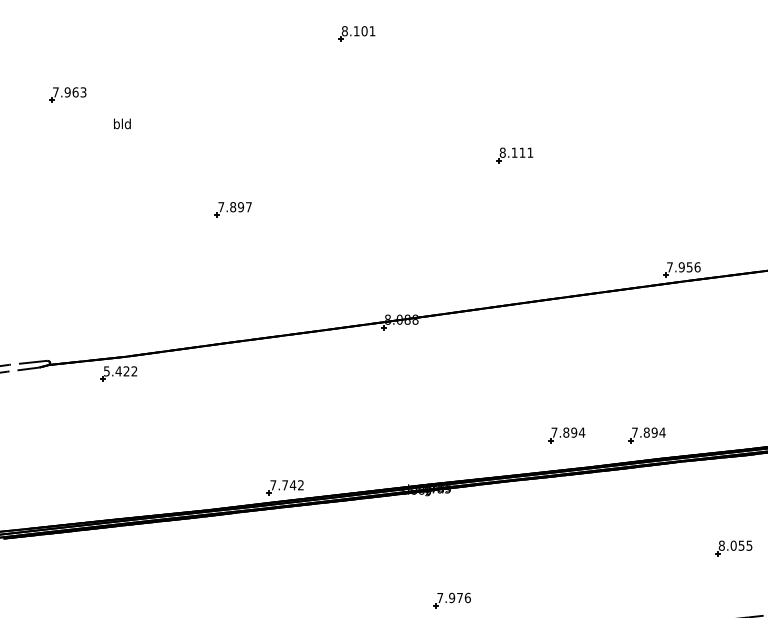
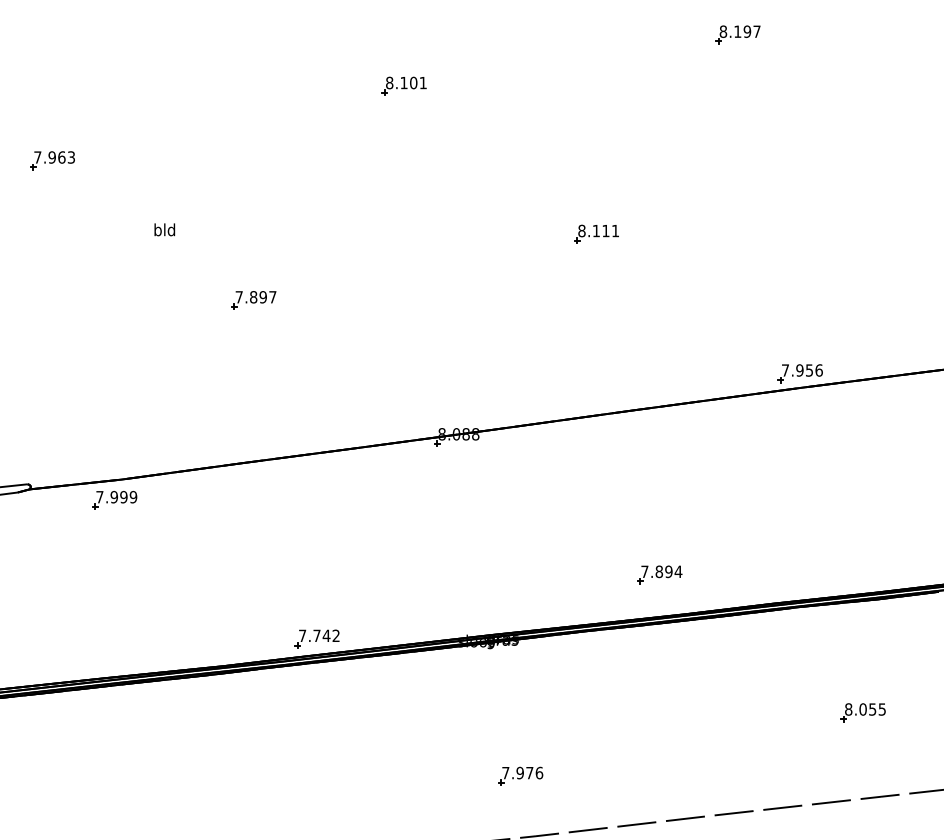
text: (122, 123) -> (164, 229), moved
text: (120, 371) -> (116, 497), 5.422 -> 7.999
part: (646, 434) -> (757, 574), removed

